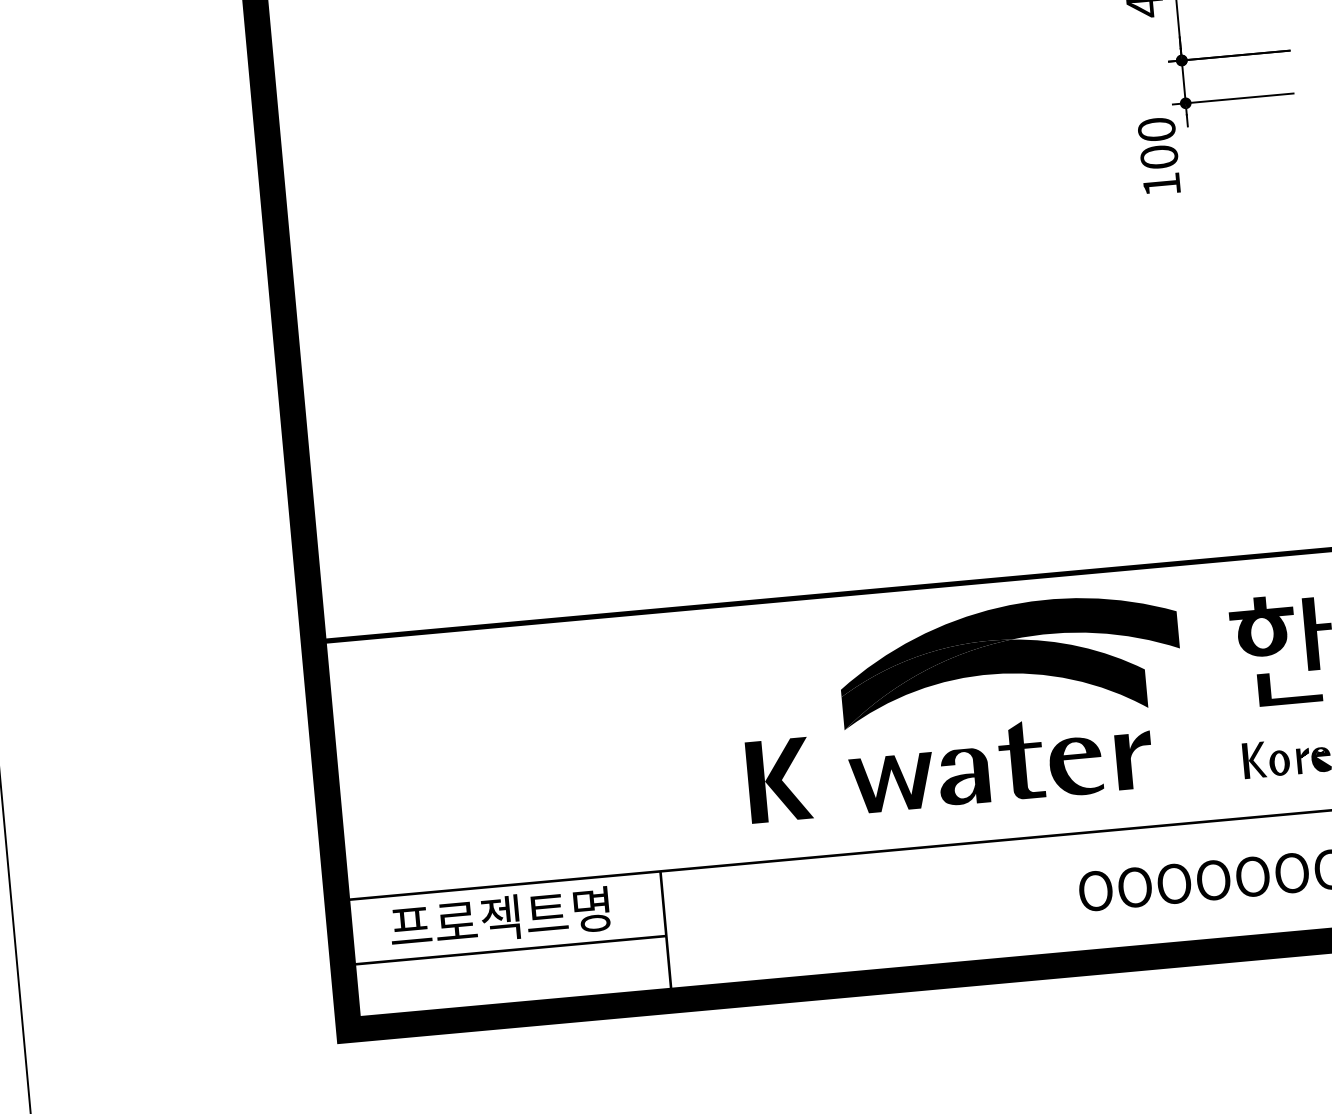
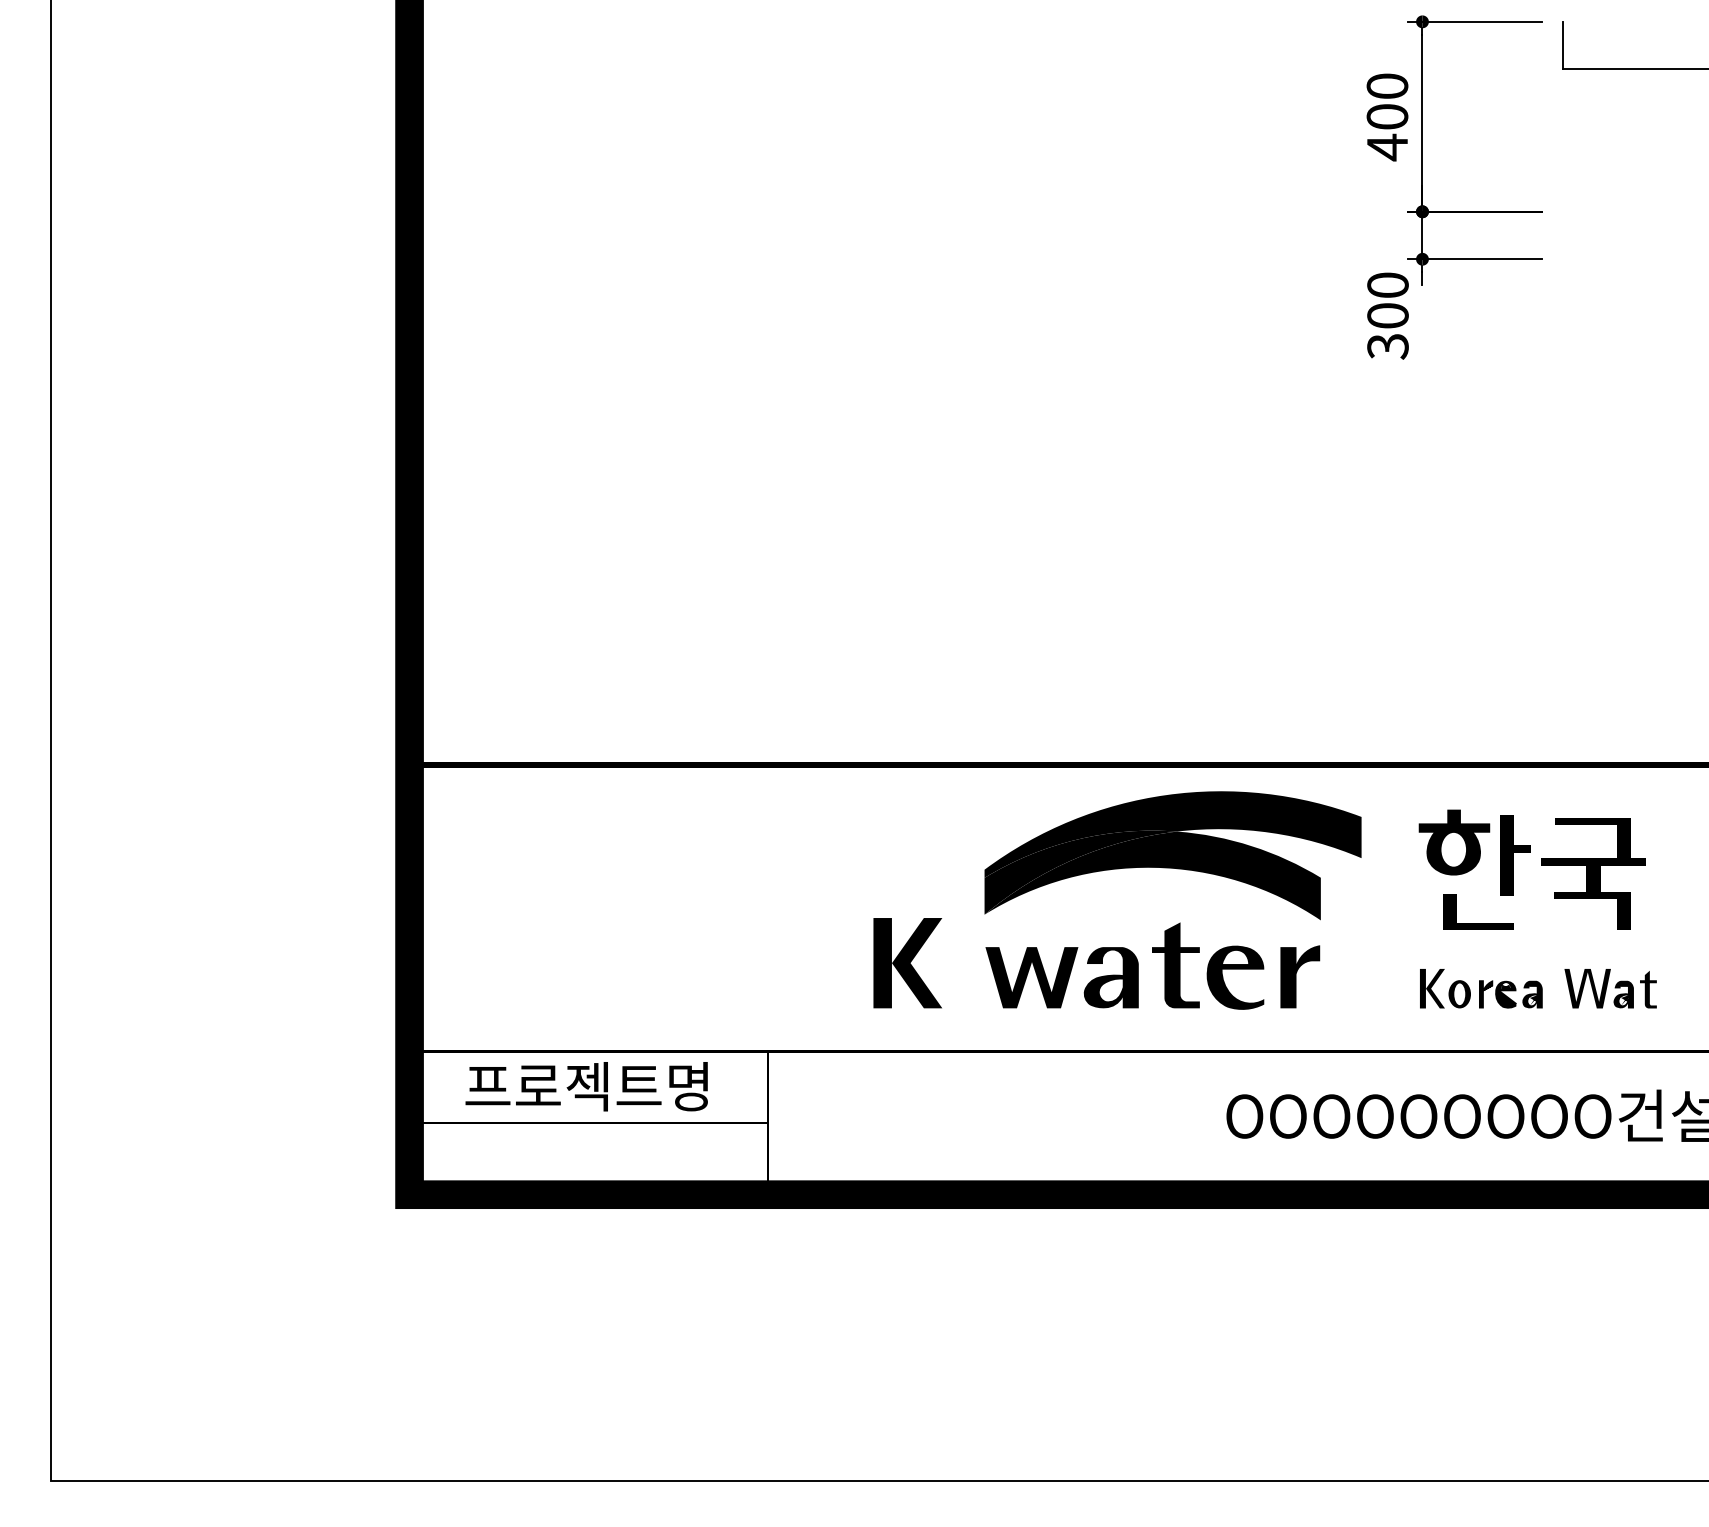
text: (1161, 184) -> (1387, 346), 100 -> 300

